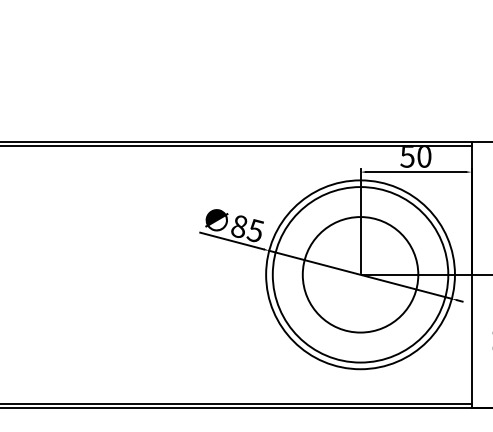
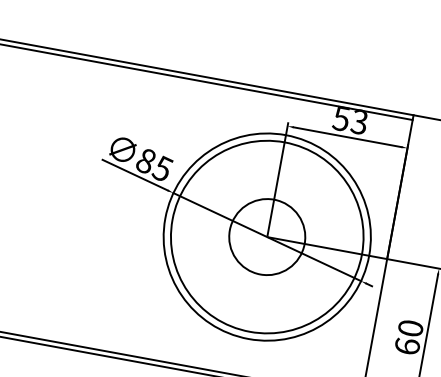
text: (424, 157) -> (359, 123), 50 -> 53
circle: (360, 274) -> (267, 236), size x0.6

